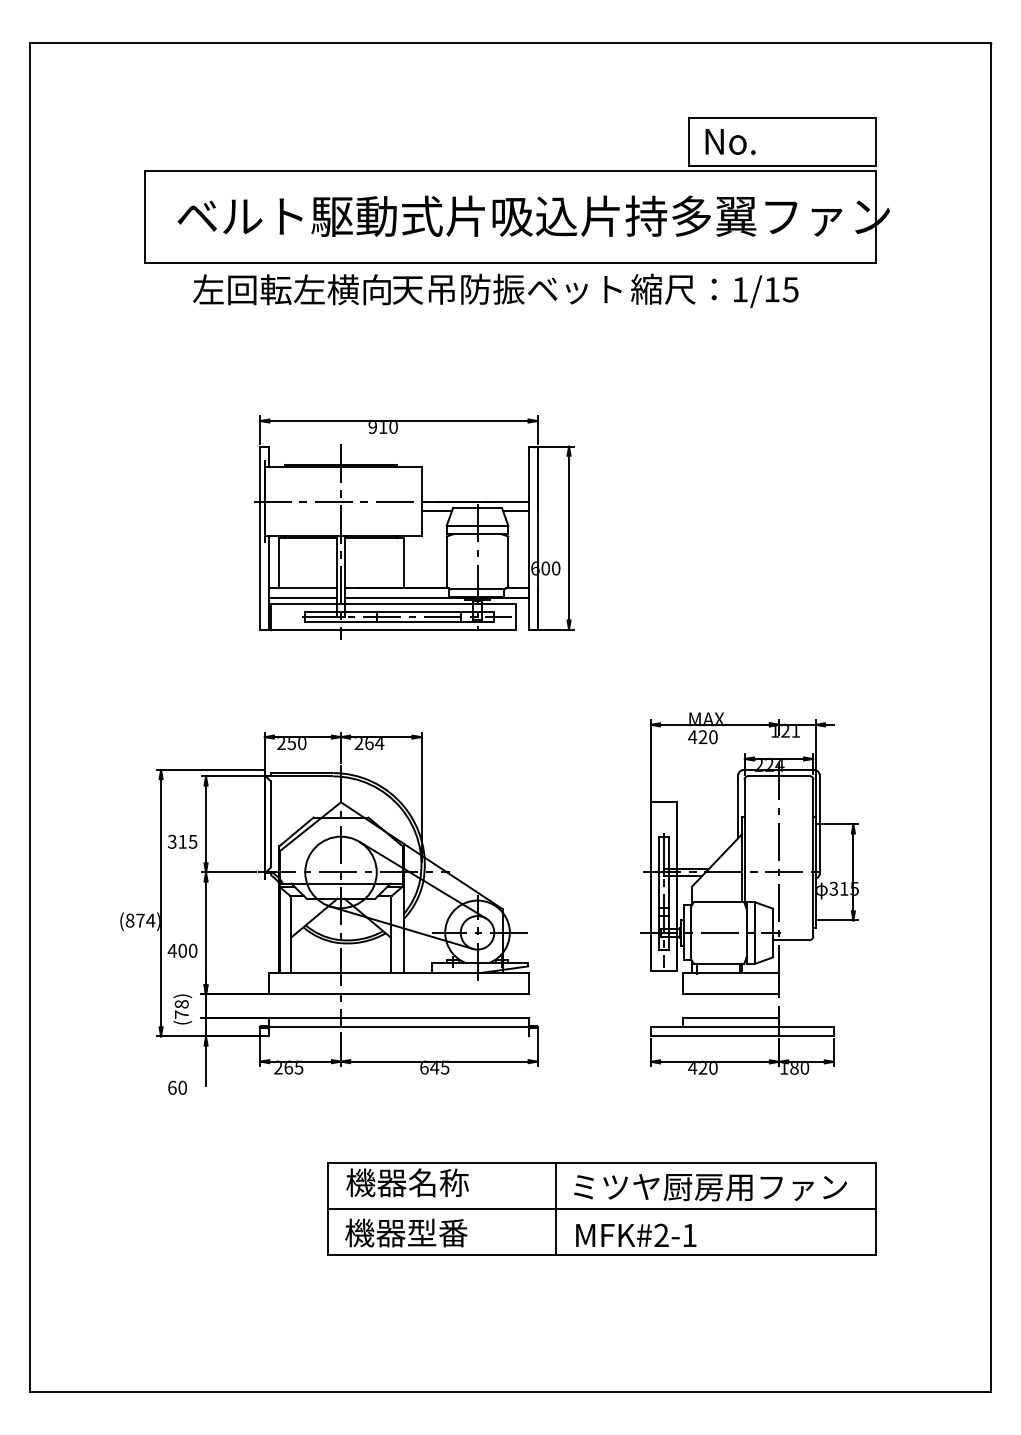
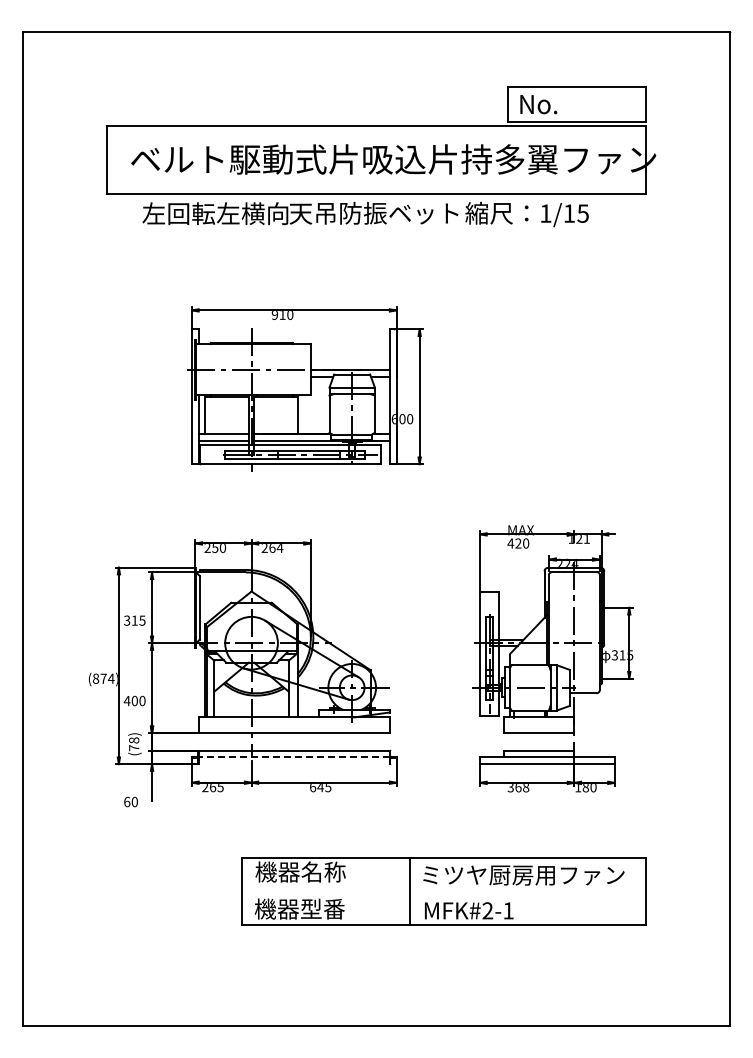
line: (399, 1027) -> (294, 757), solid -> dashed
text: (703, 1069) -> (518, 788), 420 -> 368
line: (601, 1209) -> (443, 891), removed

